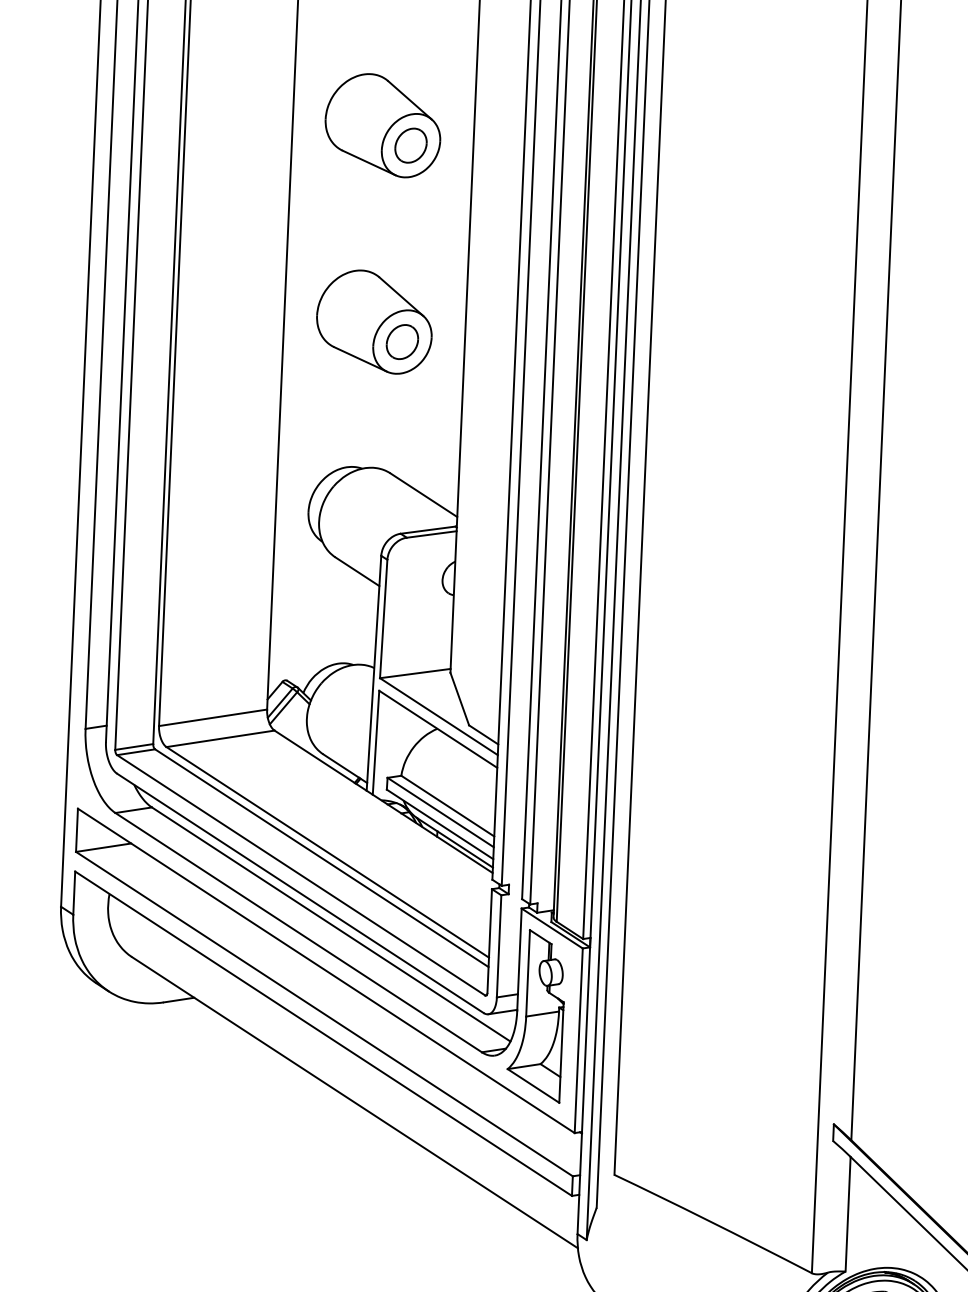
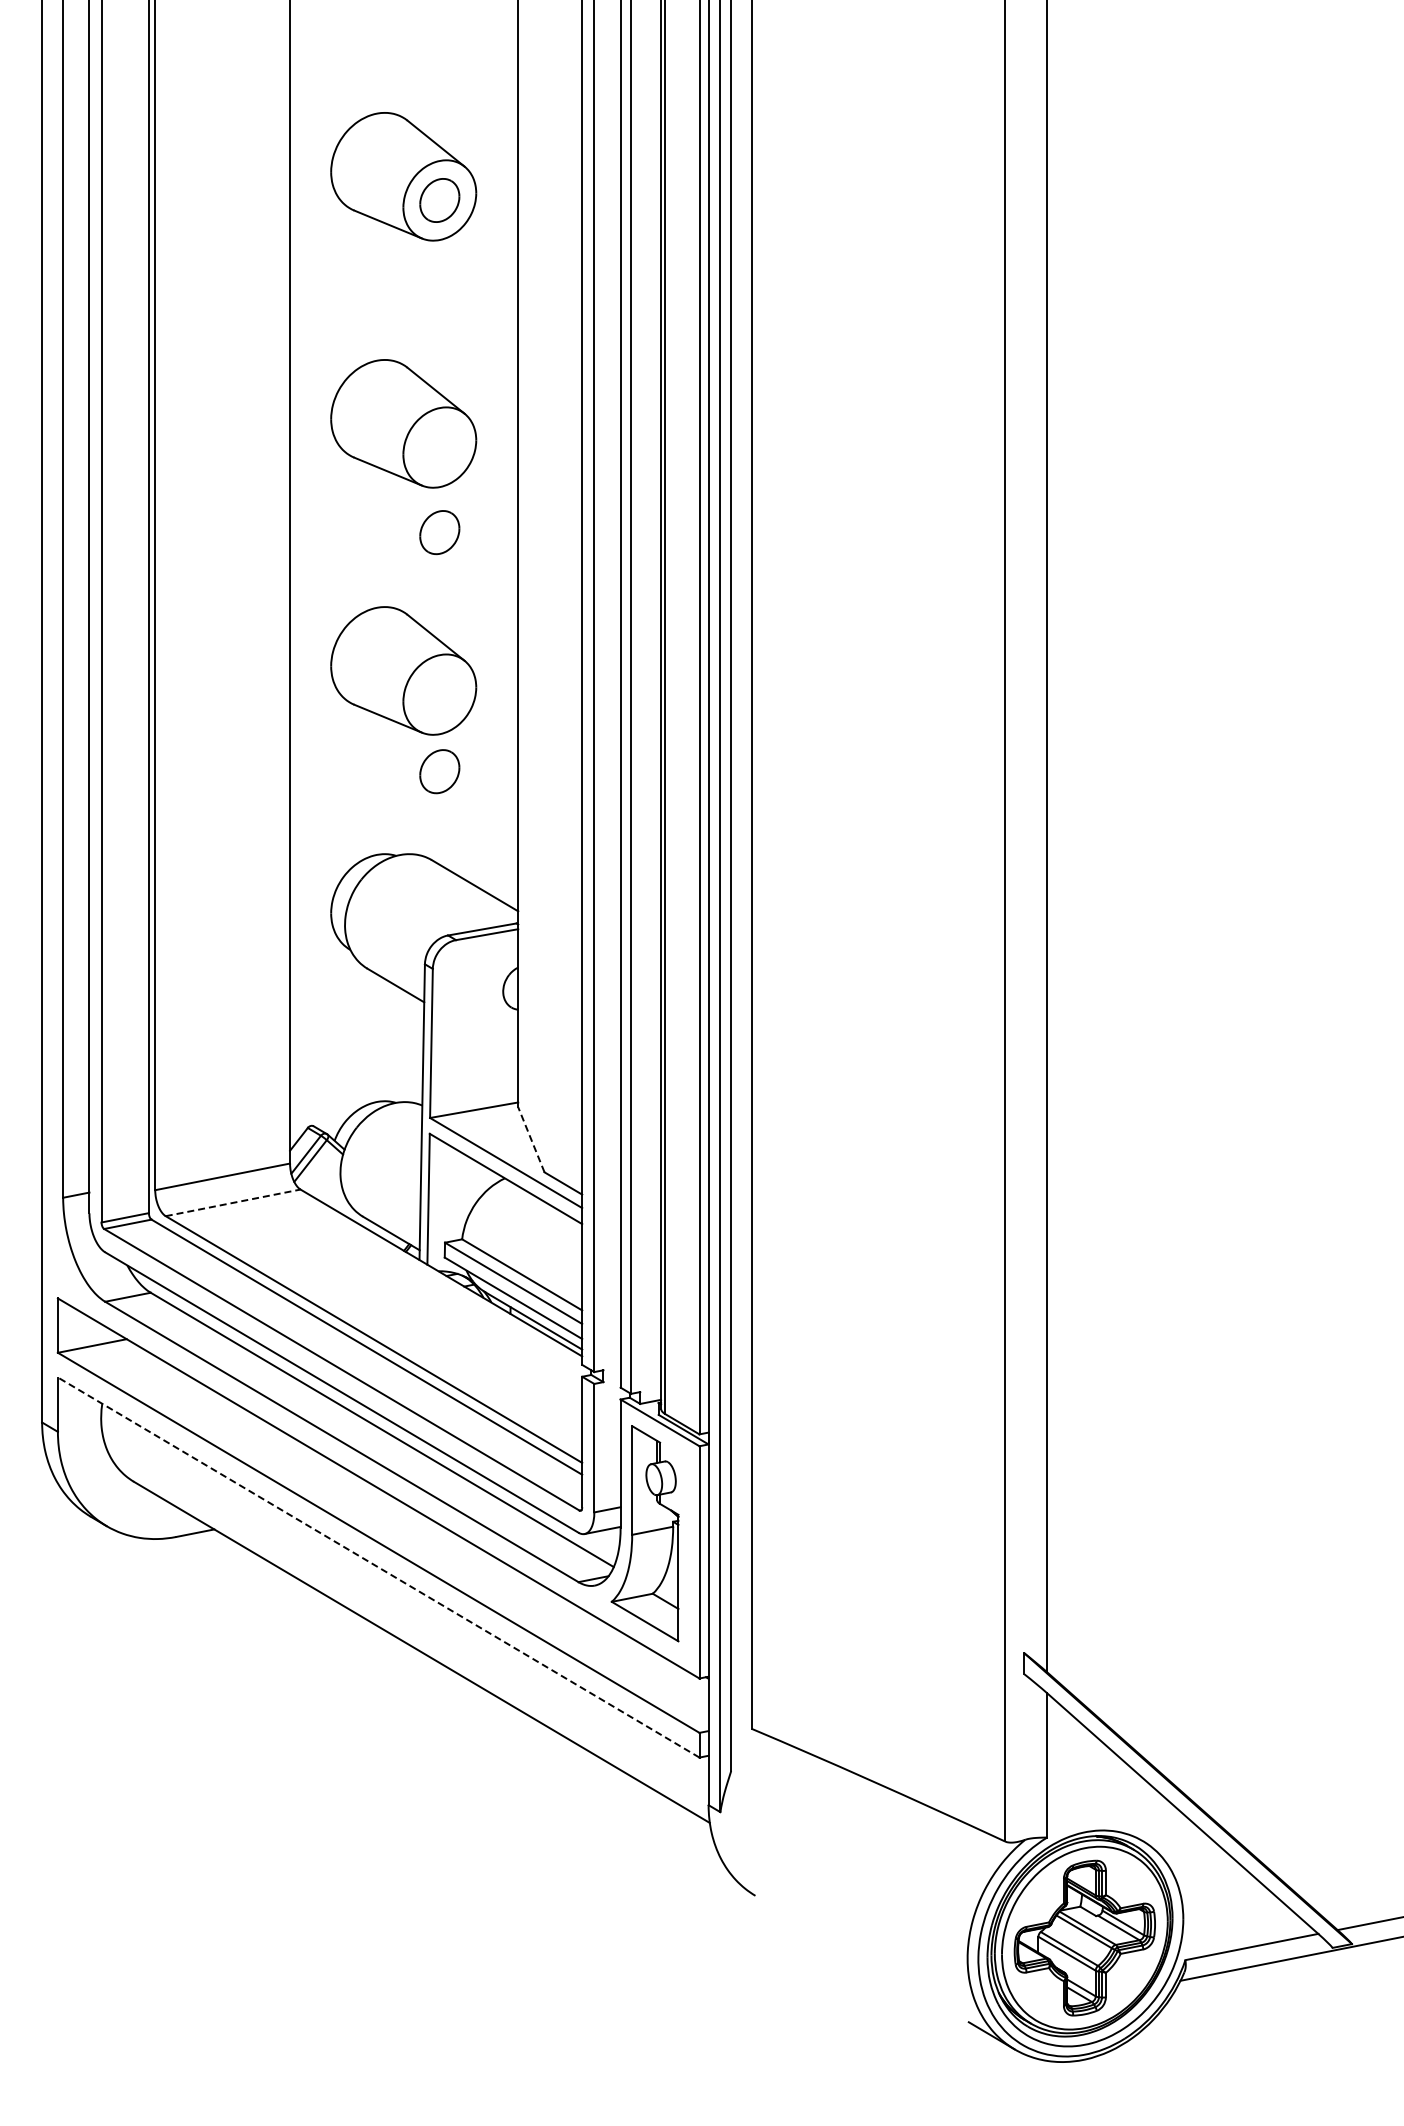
part: (410, 145) -> (439, 532), moved
part: (402, 341) -> (439, 771), moved
line: (459, 698) -> (531, 1139), solid -> dashed
line: (220, 738) -> (233, 1202), solid -> dashed
line: (323, 1033) -> (378, 1567), solid -> dashed

